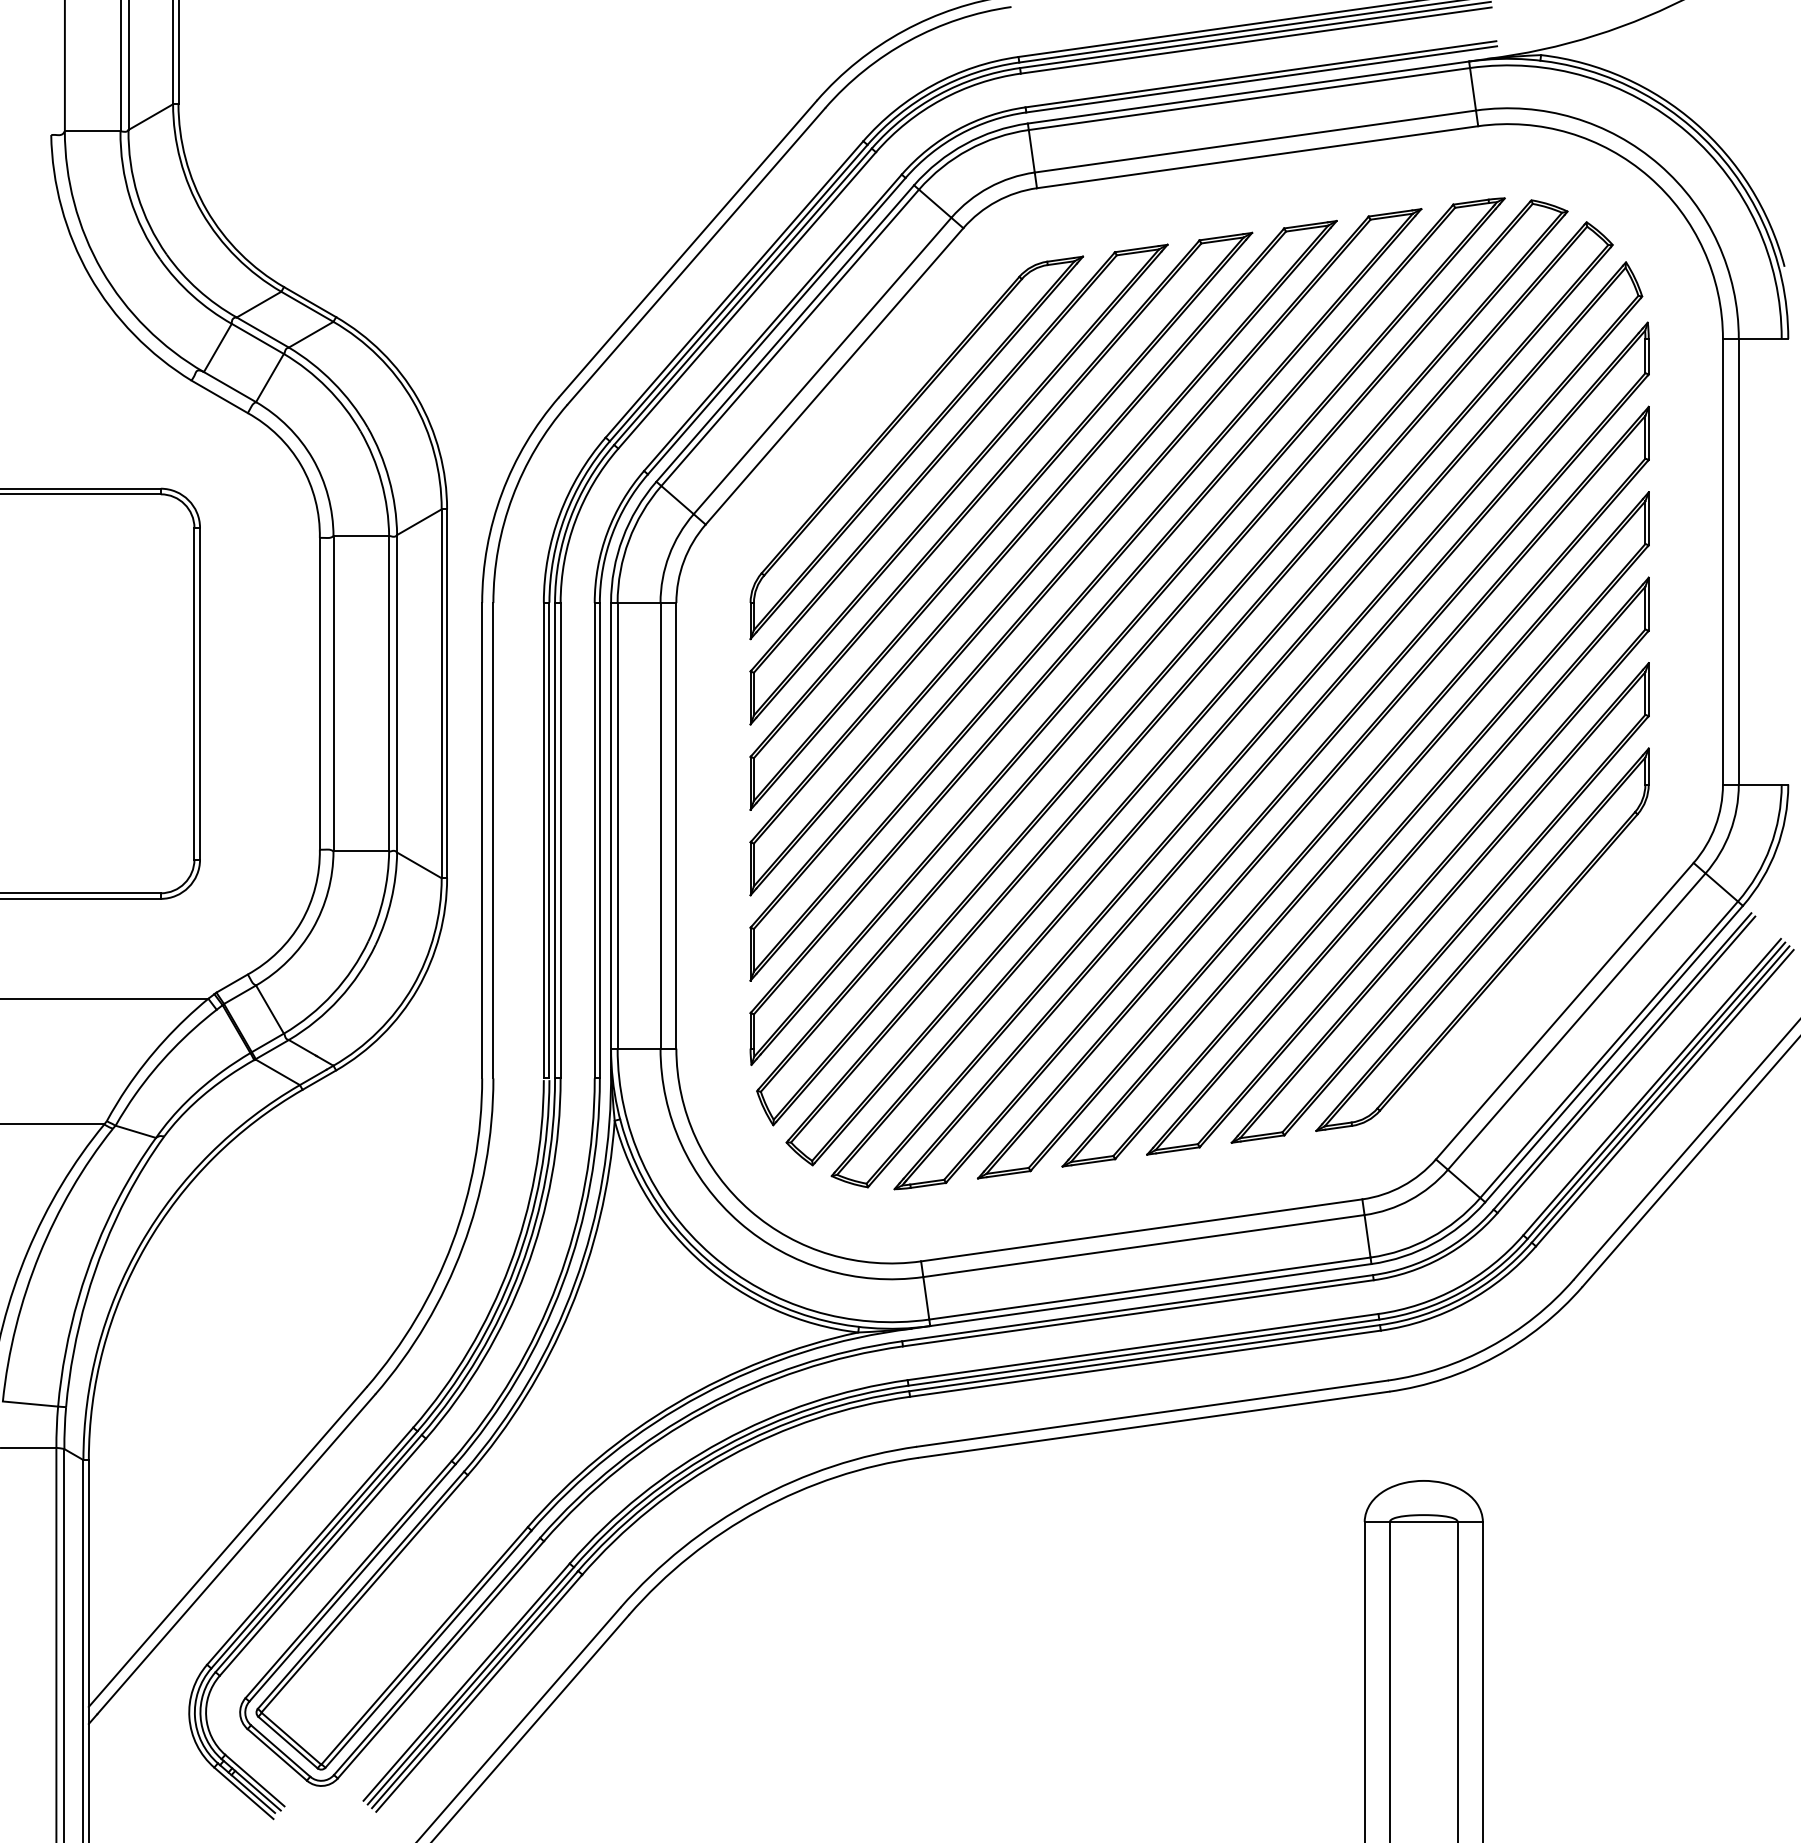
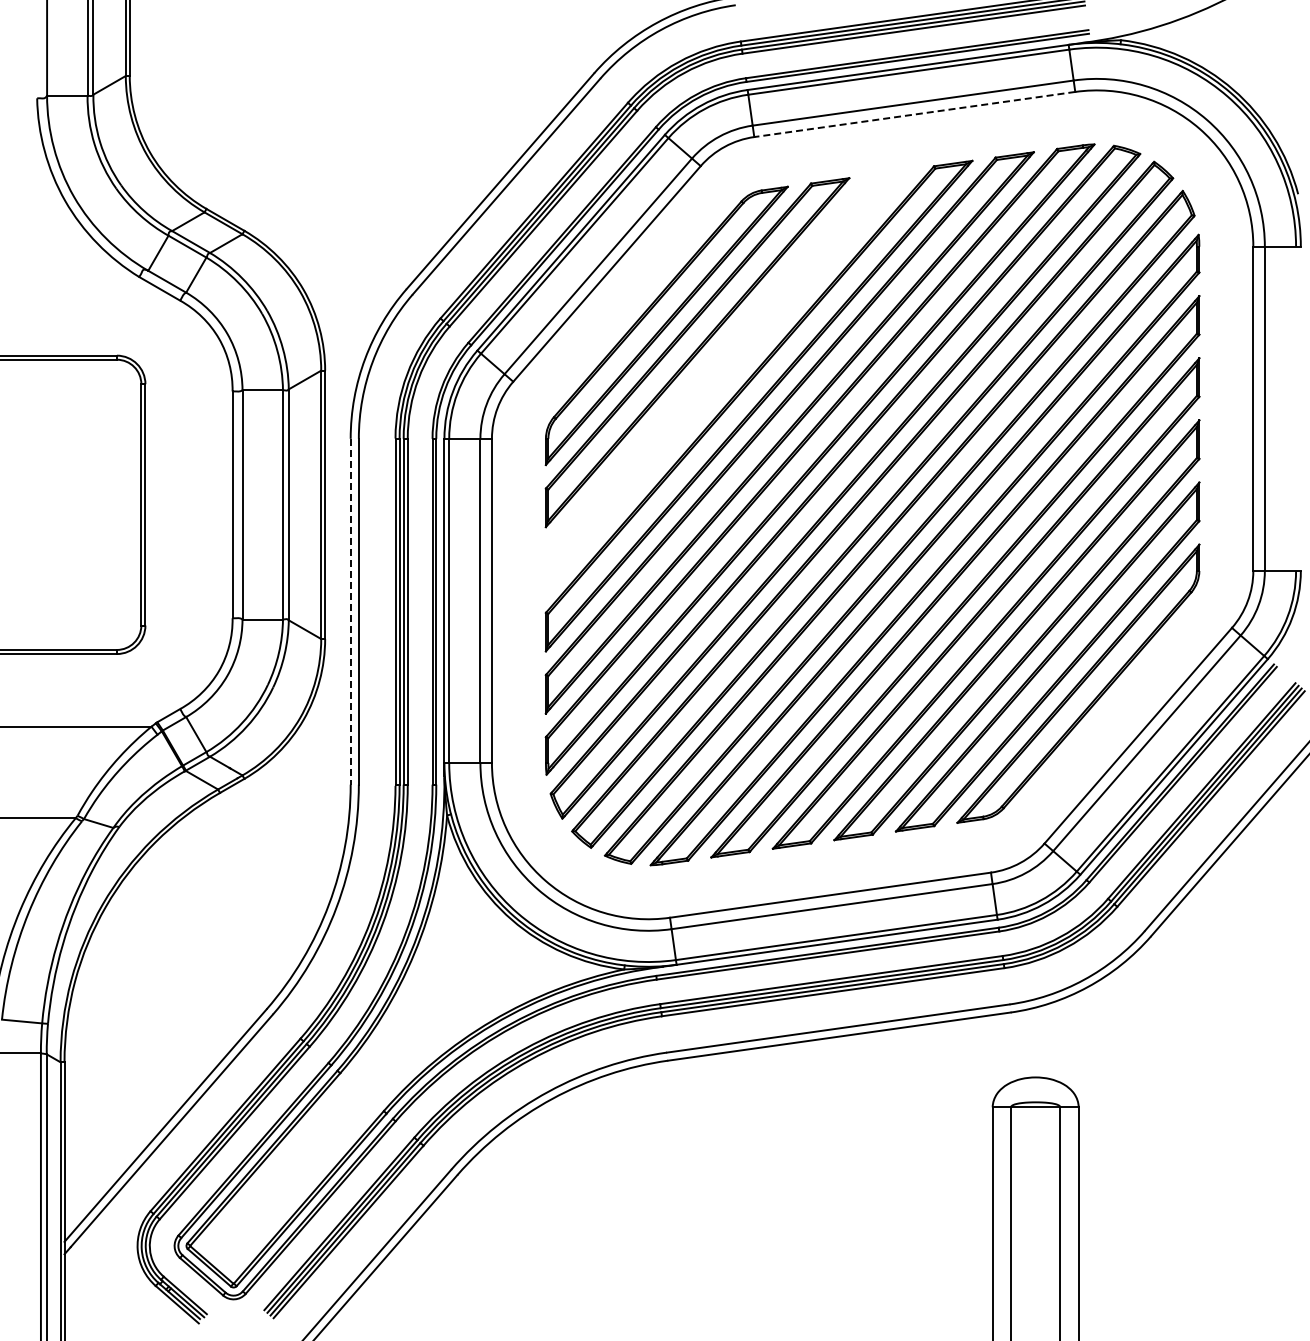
line: (1257, 157) -> (914, 114), solid -> dashed
part: (1000, 521) -> (727, 379), removed
line: (481, 840) -> (350, 611), solid -> dashed

